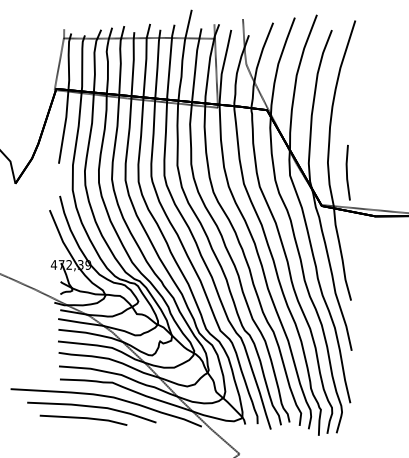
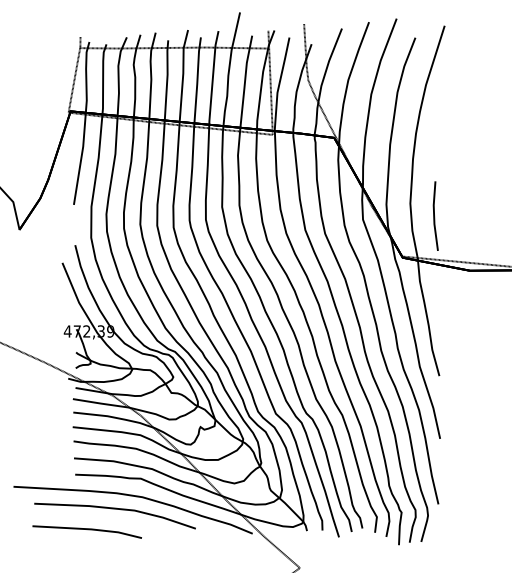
line: (83, 418) -> (87, 529), moved

